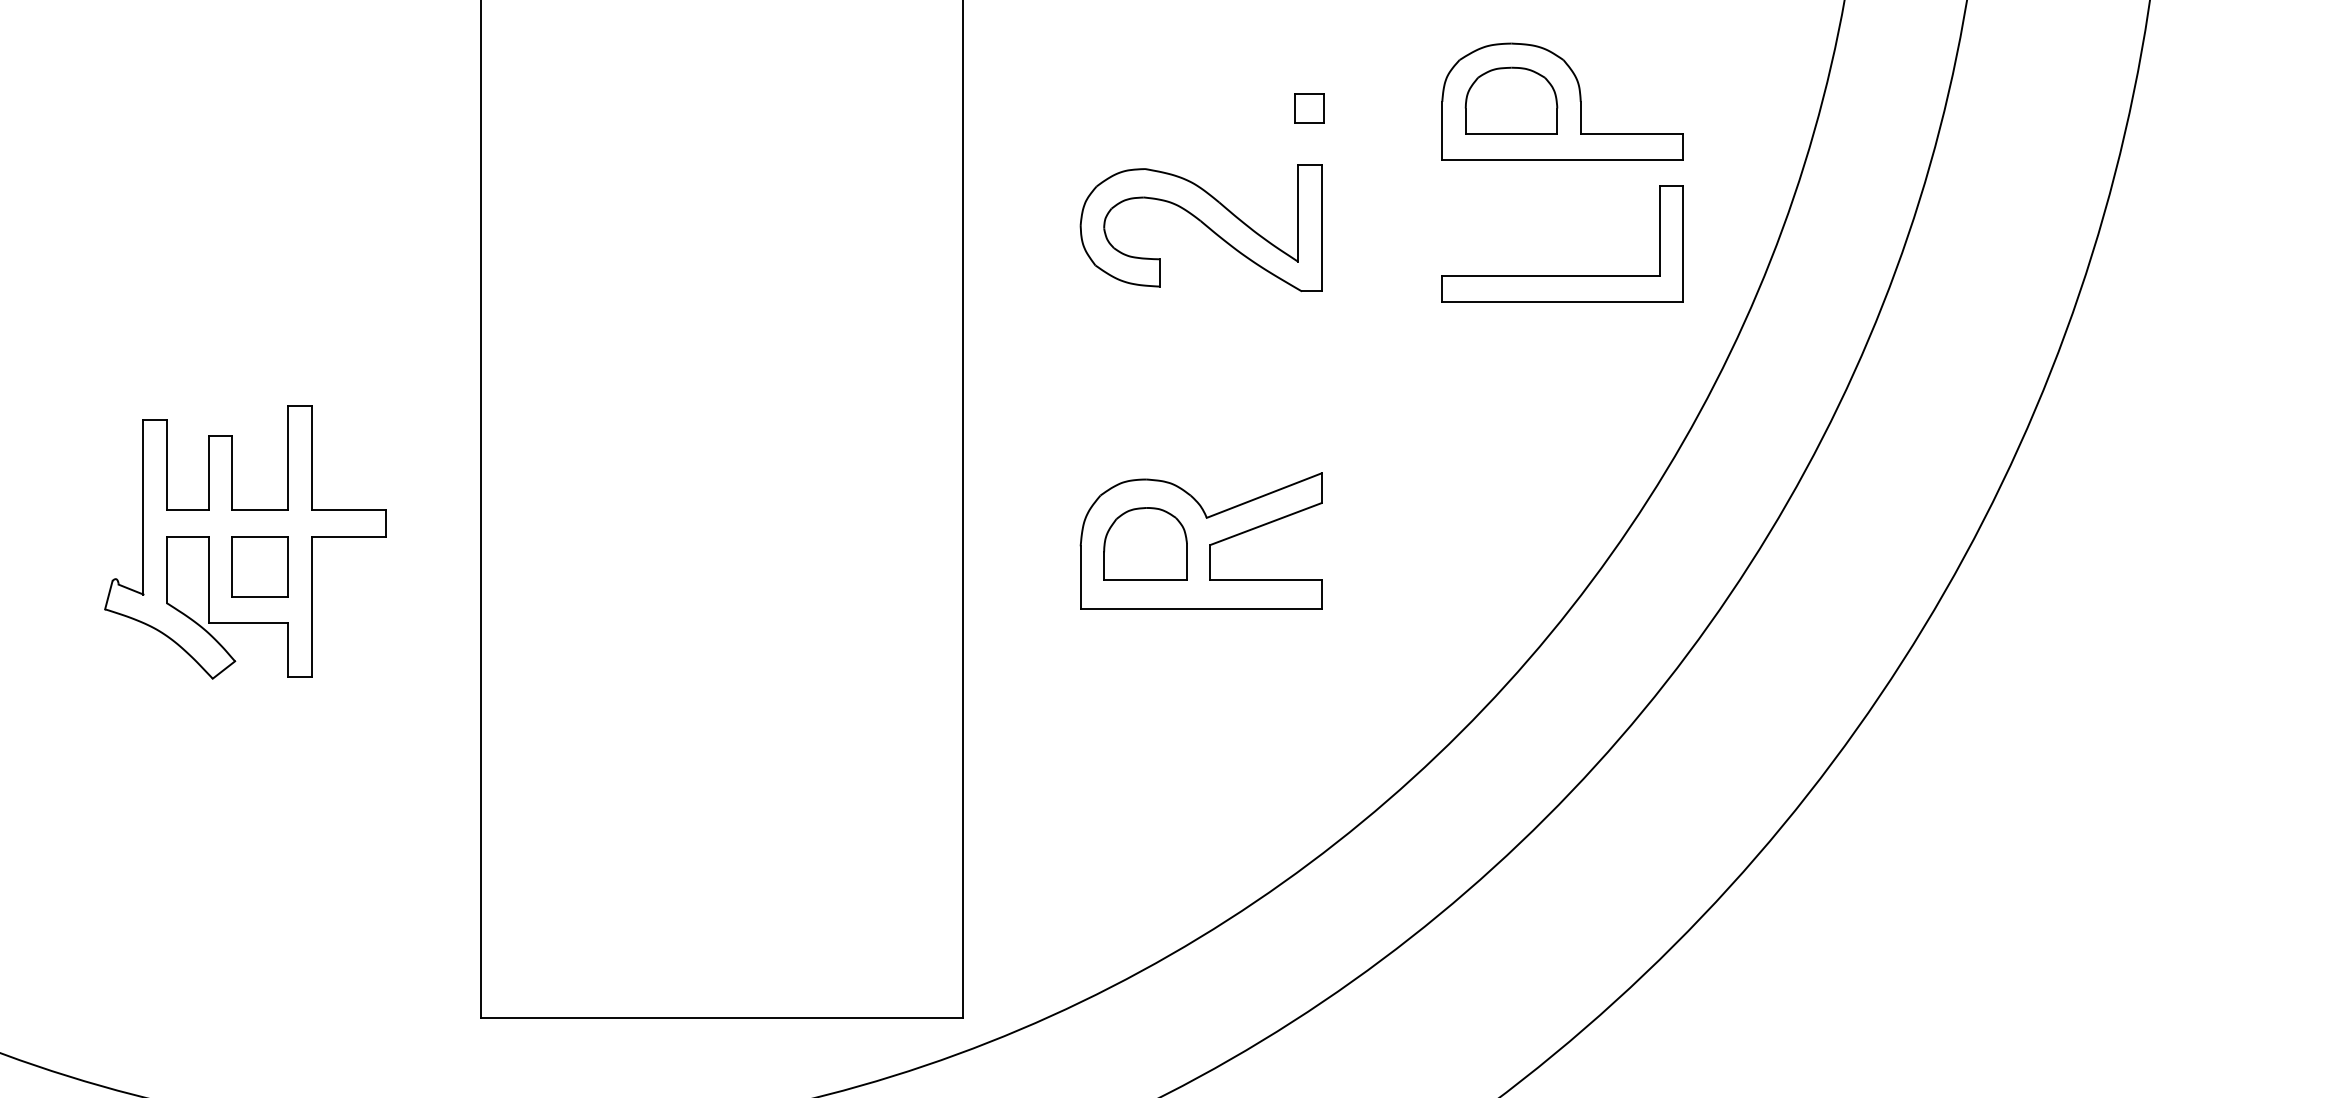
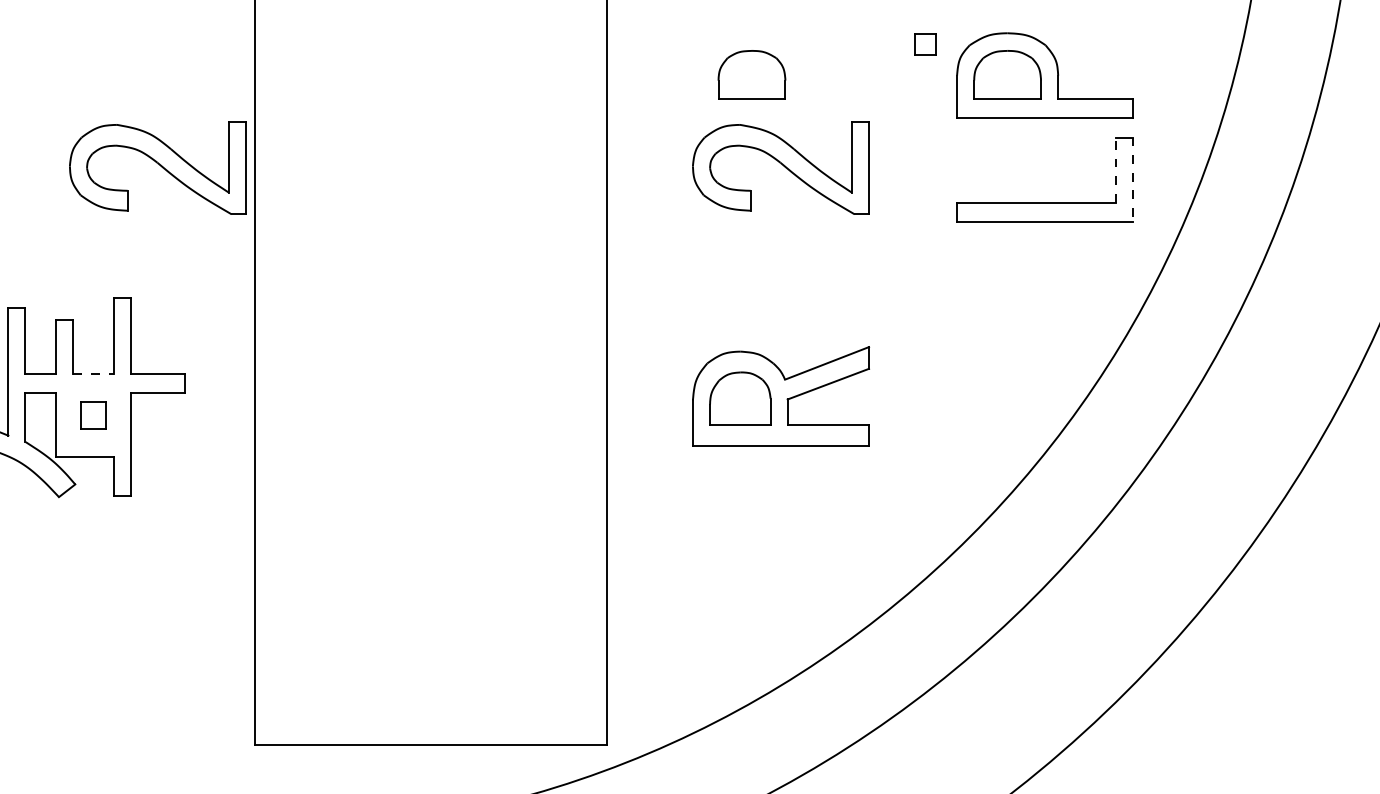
part: (1161, 100) -> (751, 74), added
part: (1309, 108) -> (925, 44), moved
part: (347, 228) -> (157, 168), added
line: (1659, 231) -> (1115, 170), solid -> dashed
line: (1683, 244) -> (1133, 179), solid -> dashed
line: (260, 510) -> (93, 374), solid -> dashed
part: (259, 566) -> (93, 415), size x0.6

